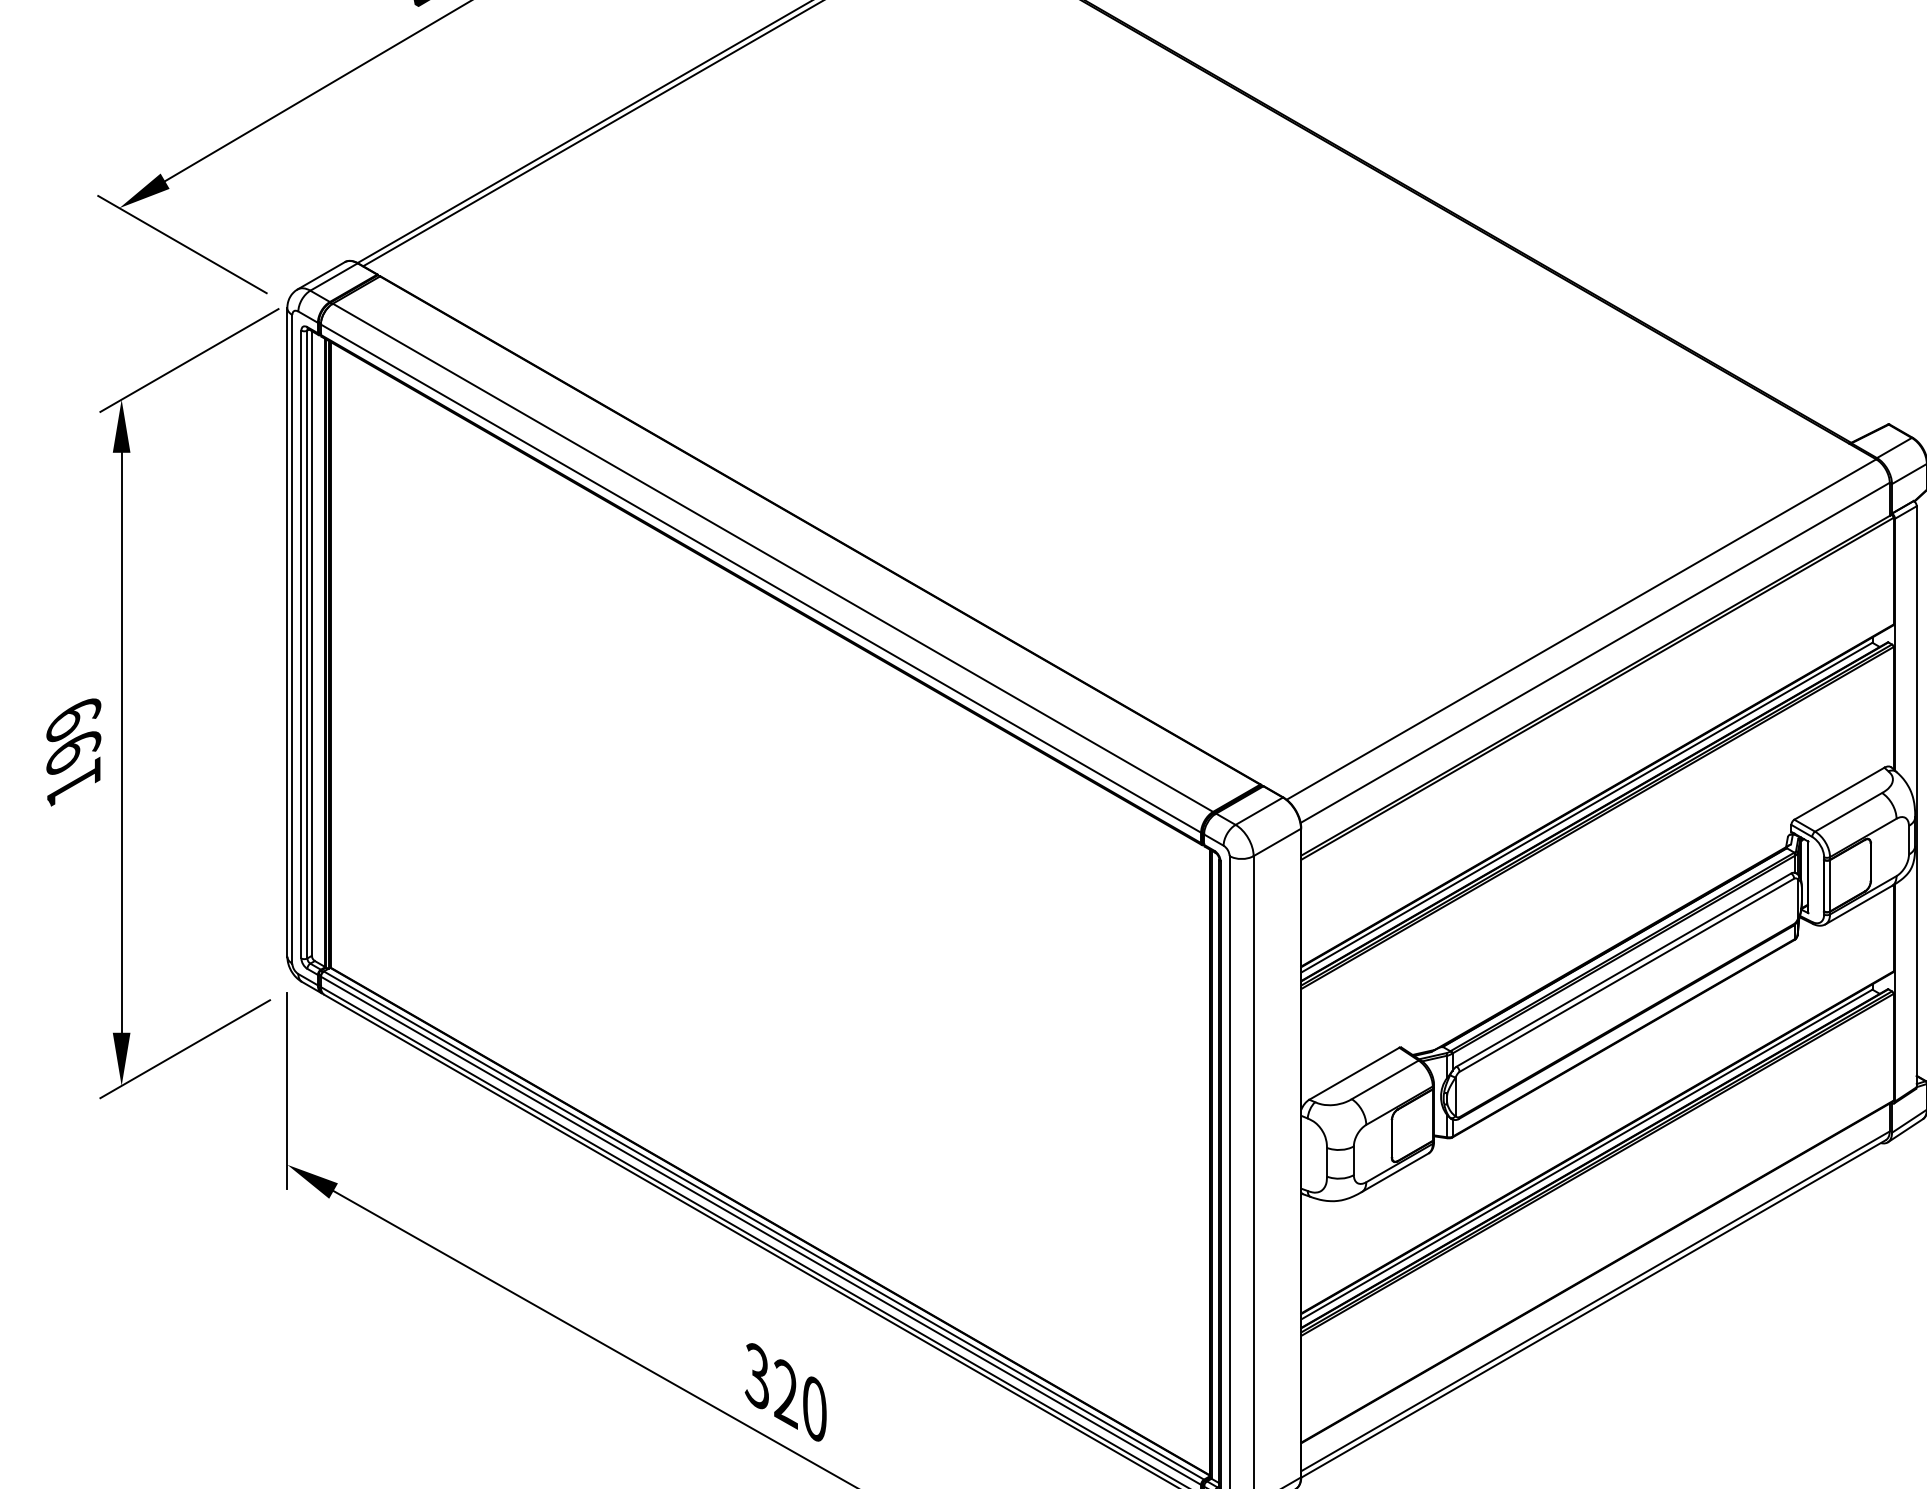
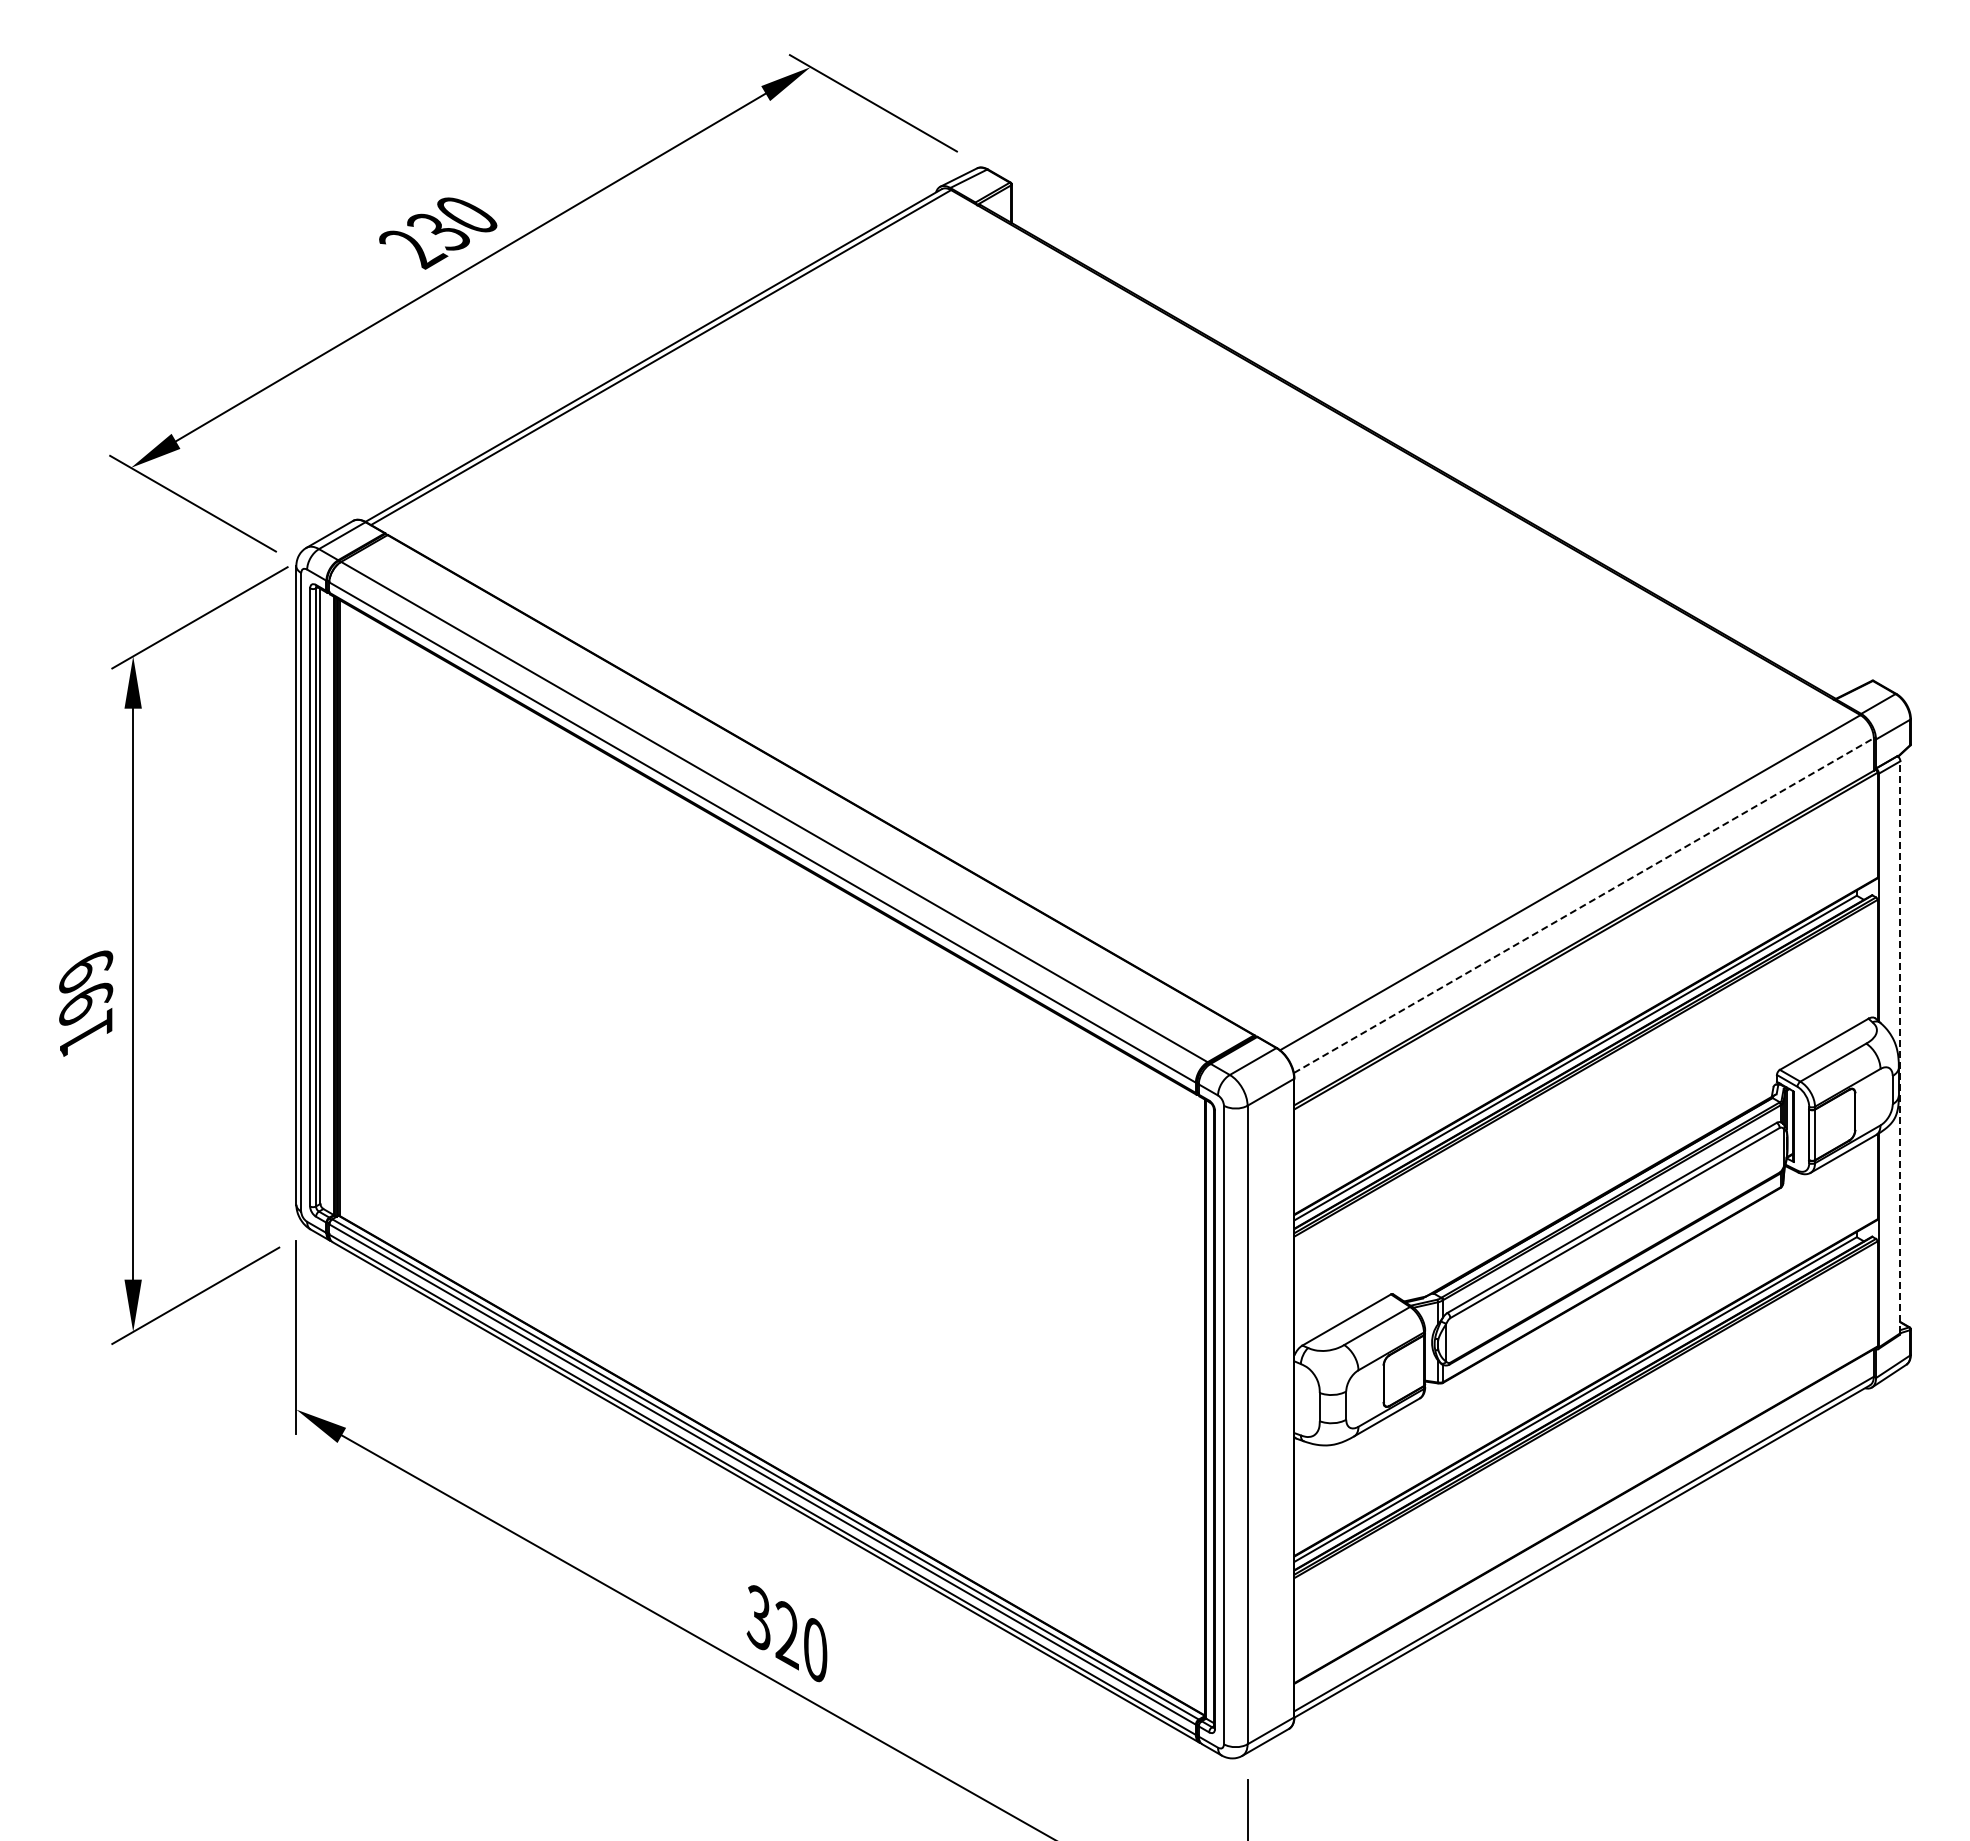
line: (1594, 652) -> (1583, 905), solid -> dashed
line: (1916, 796) -> (1900, 1047), solid -> dashed

